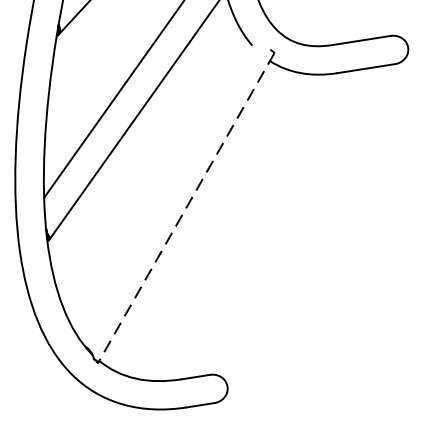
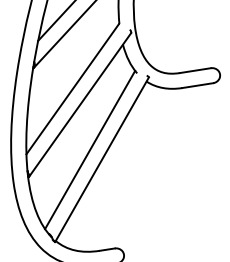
line: (164, 188) -> (90, 149), added
line: (187, 207) -> (102, 159), dashed -> solid

